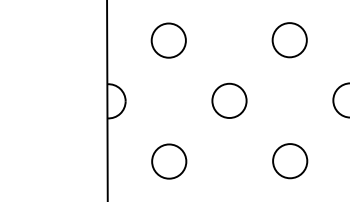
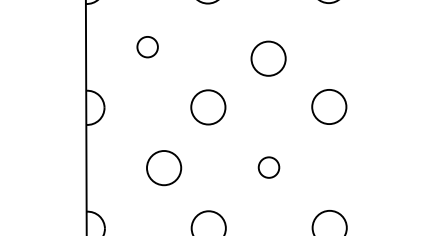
circle: (289, 39) -> (268, 58), moved
circle: (168, 40) -> (147, 47), size x0.6
circle: (289, 160) -> (268, 167), size x0.6
circle: (169, 161) -> (164, 168), moved

